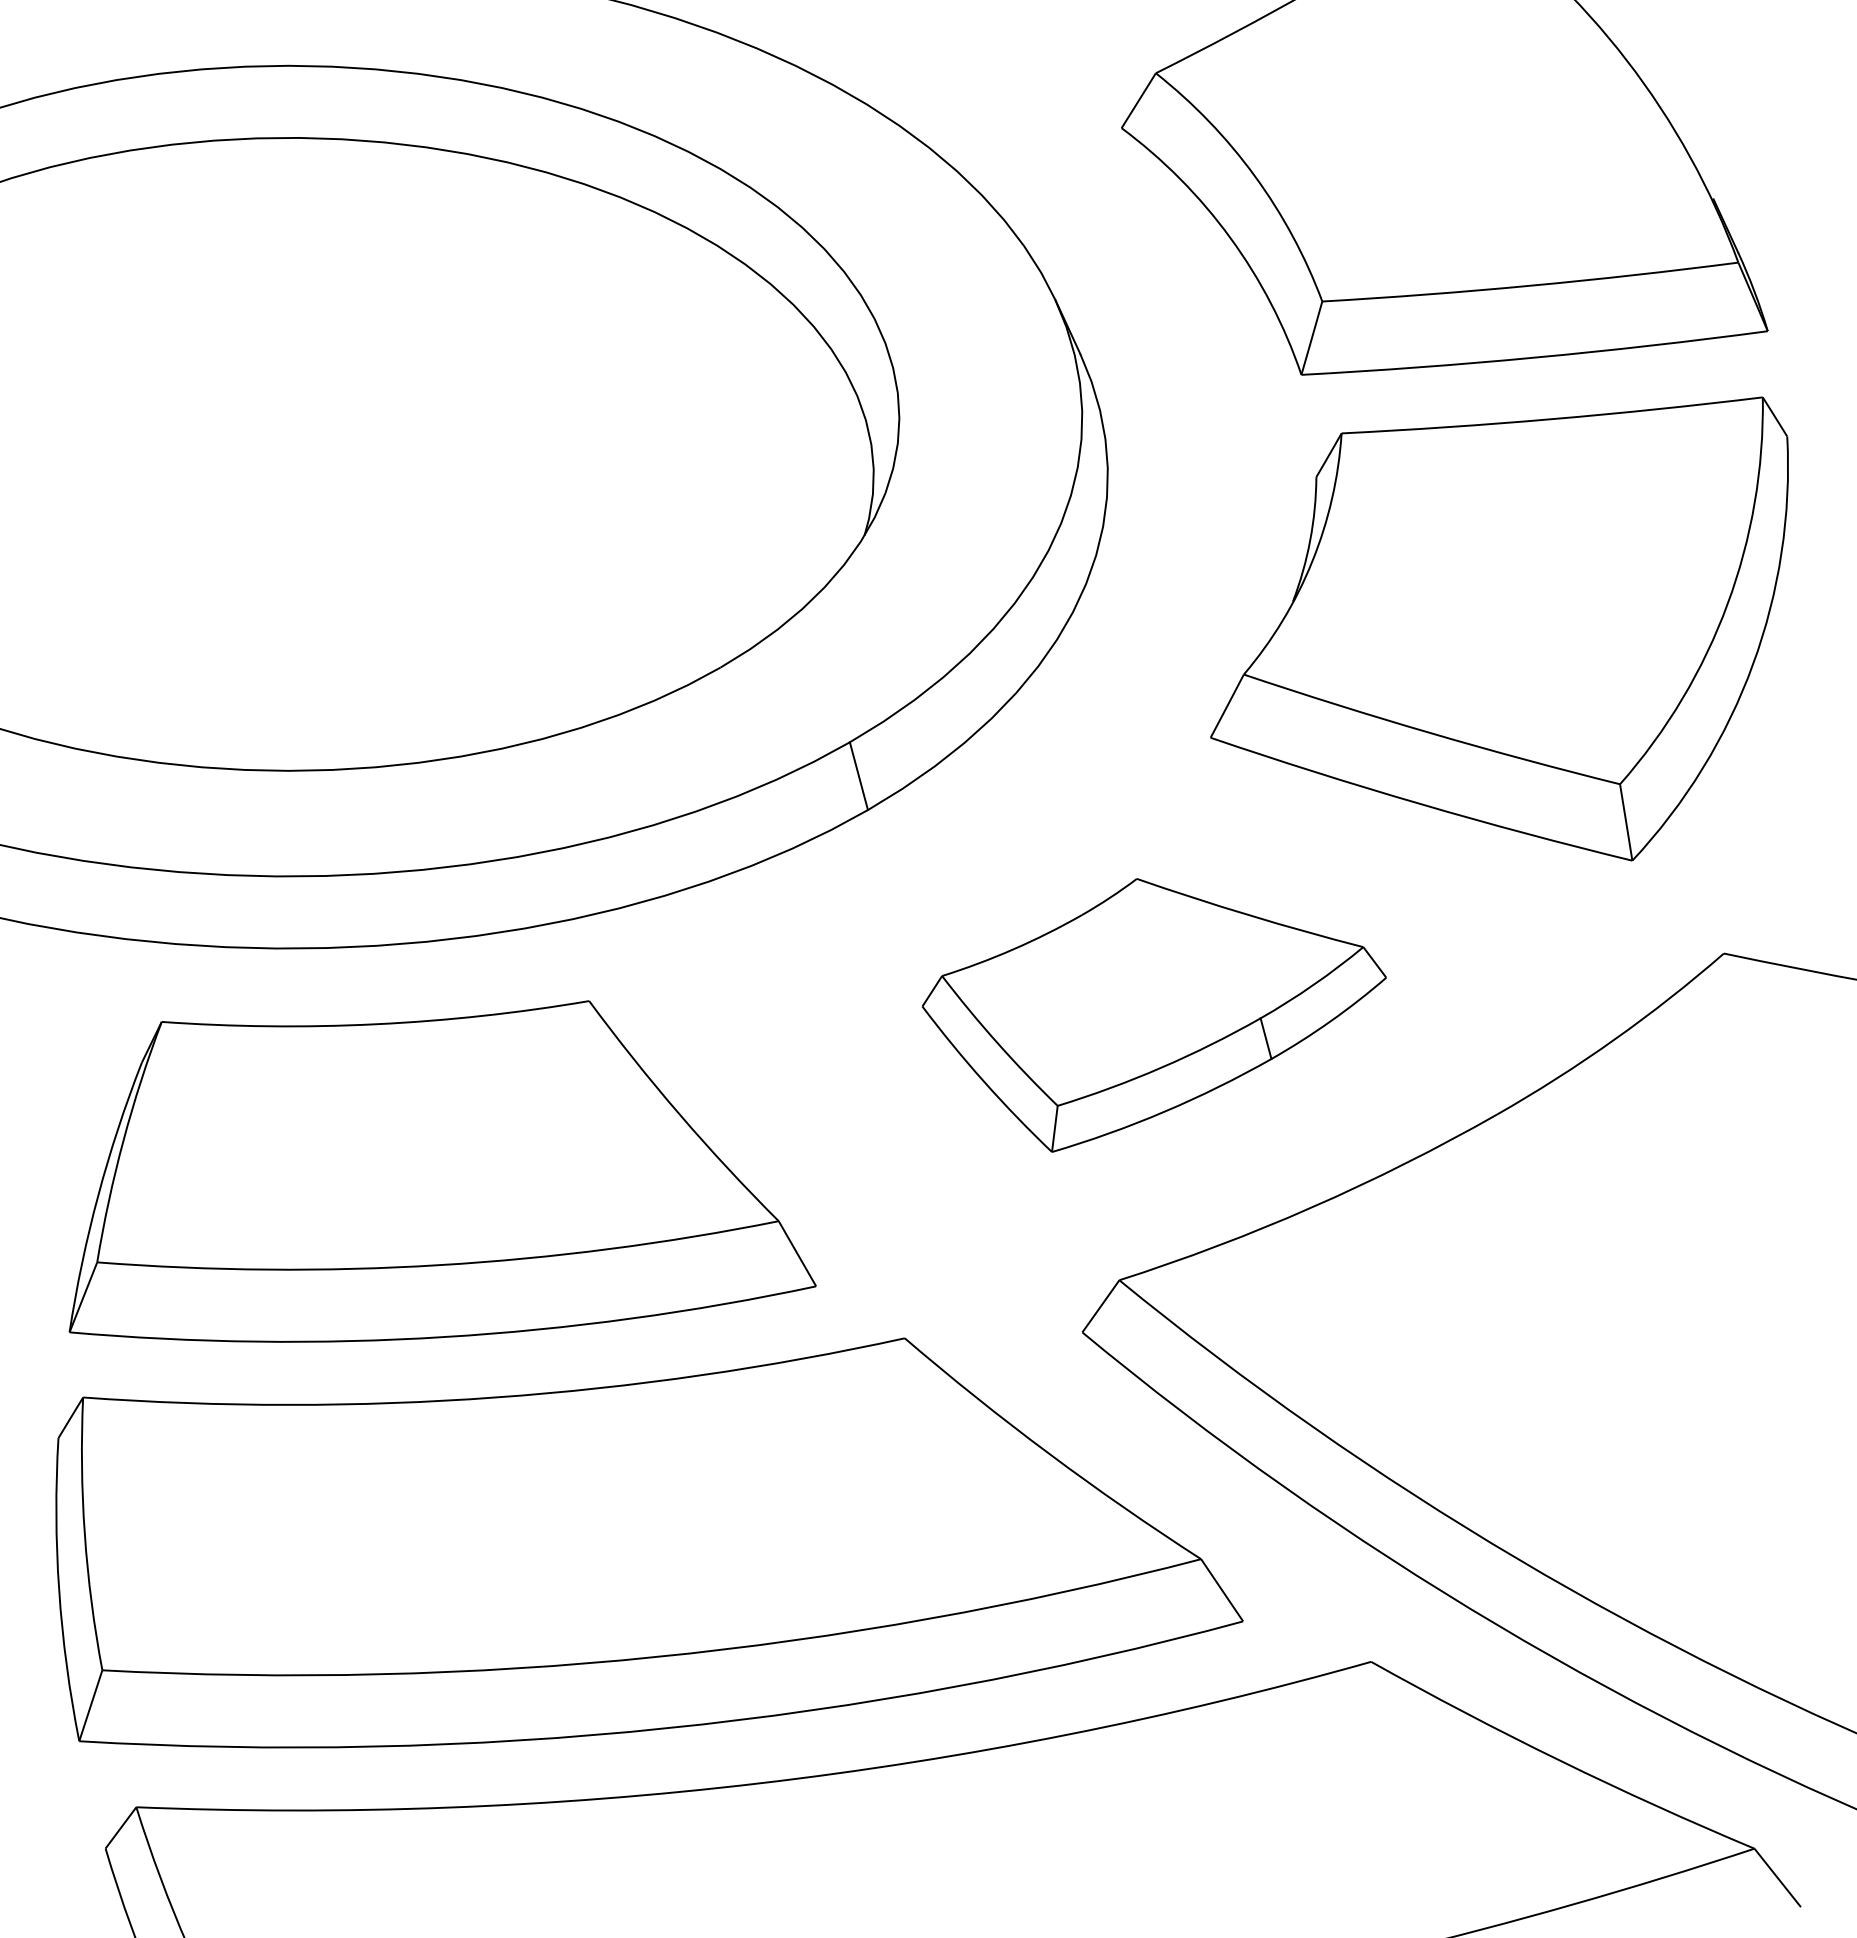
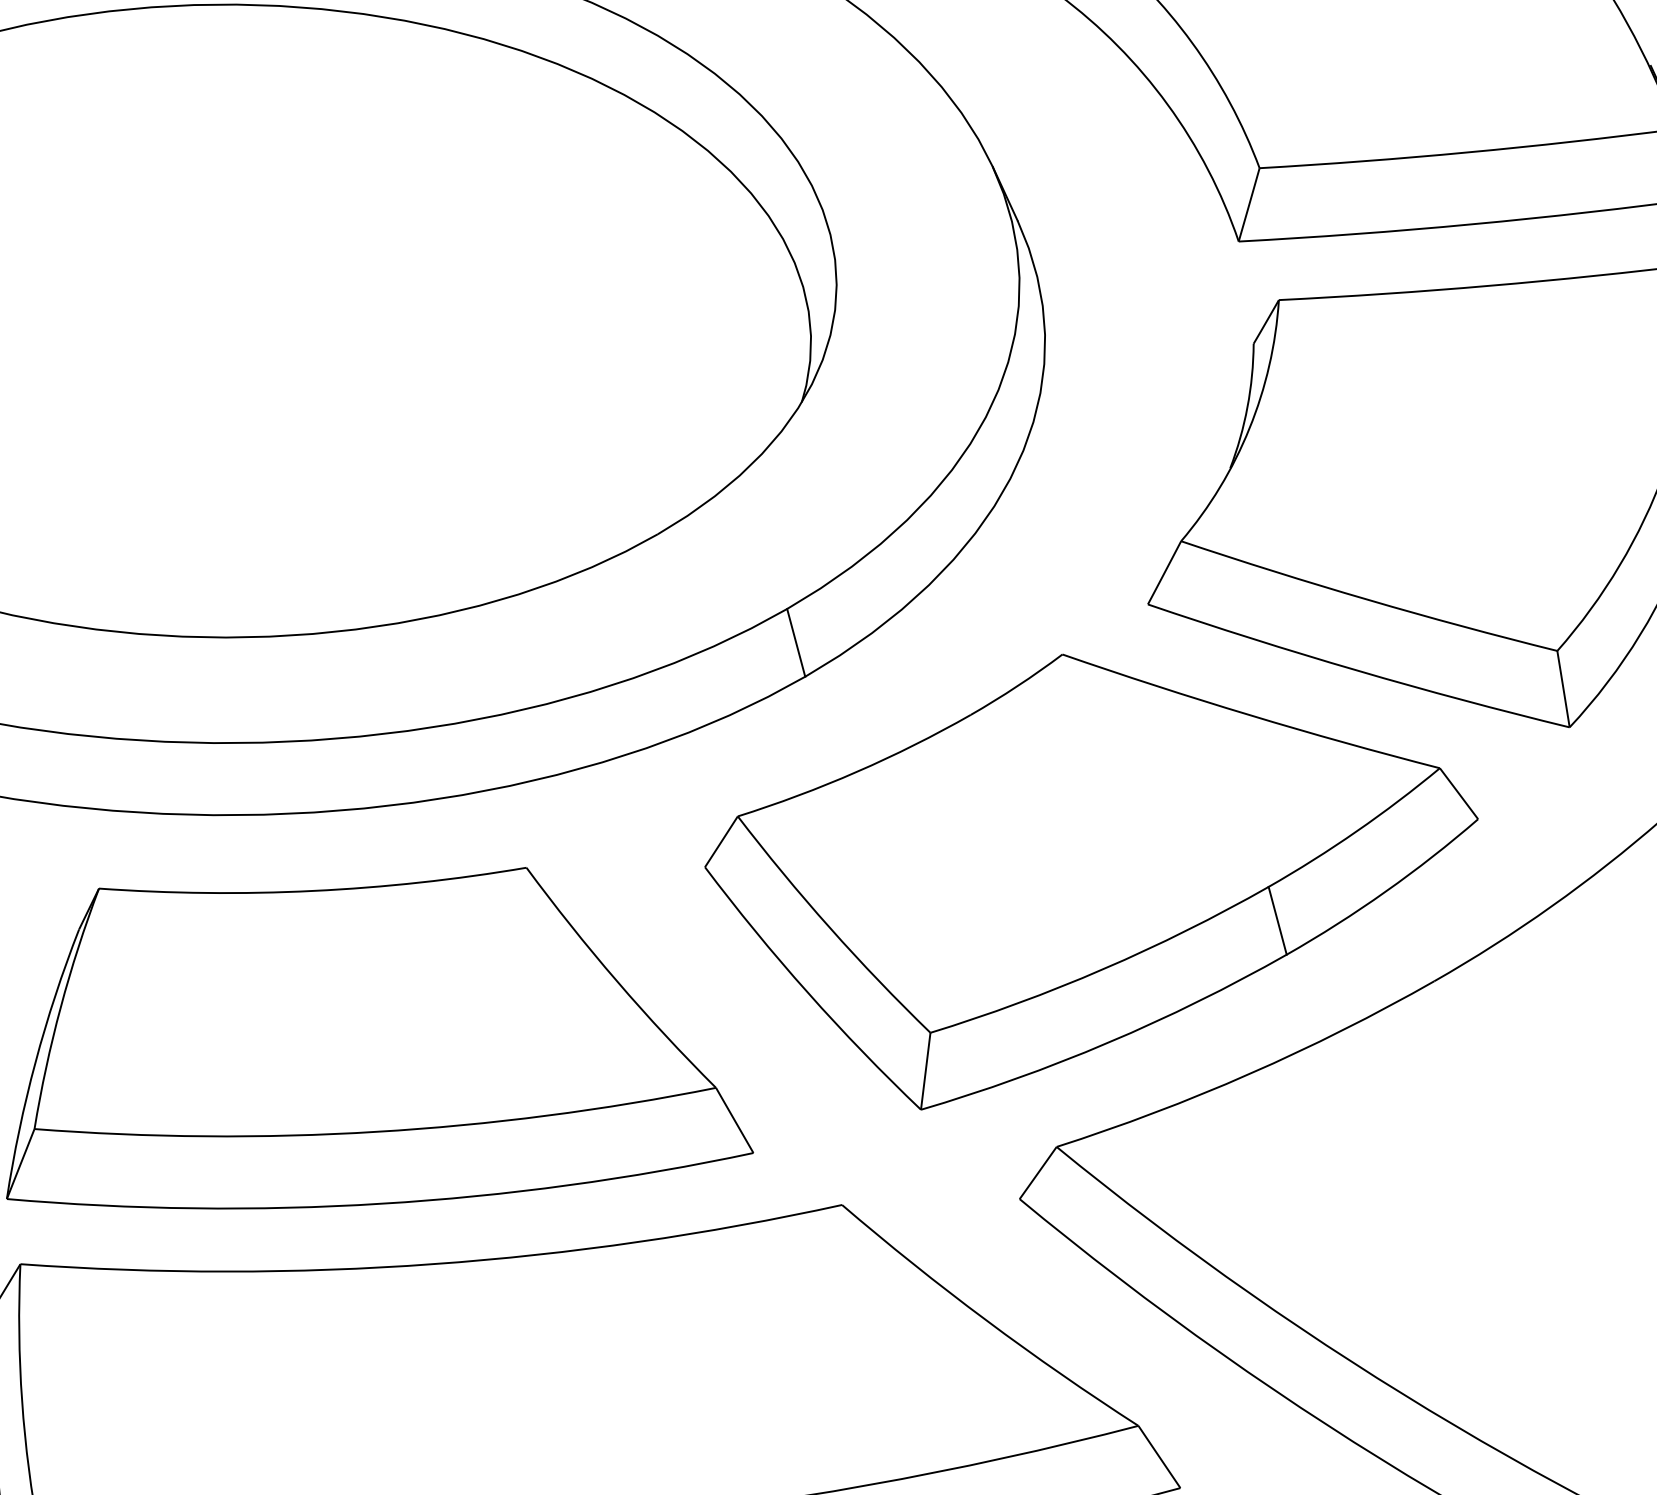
part: (1154, 1015) -> (1091, 882), size x1.67

